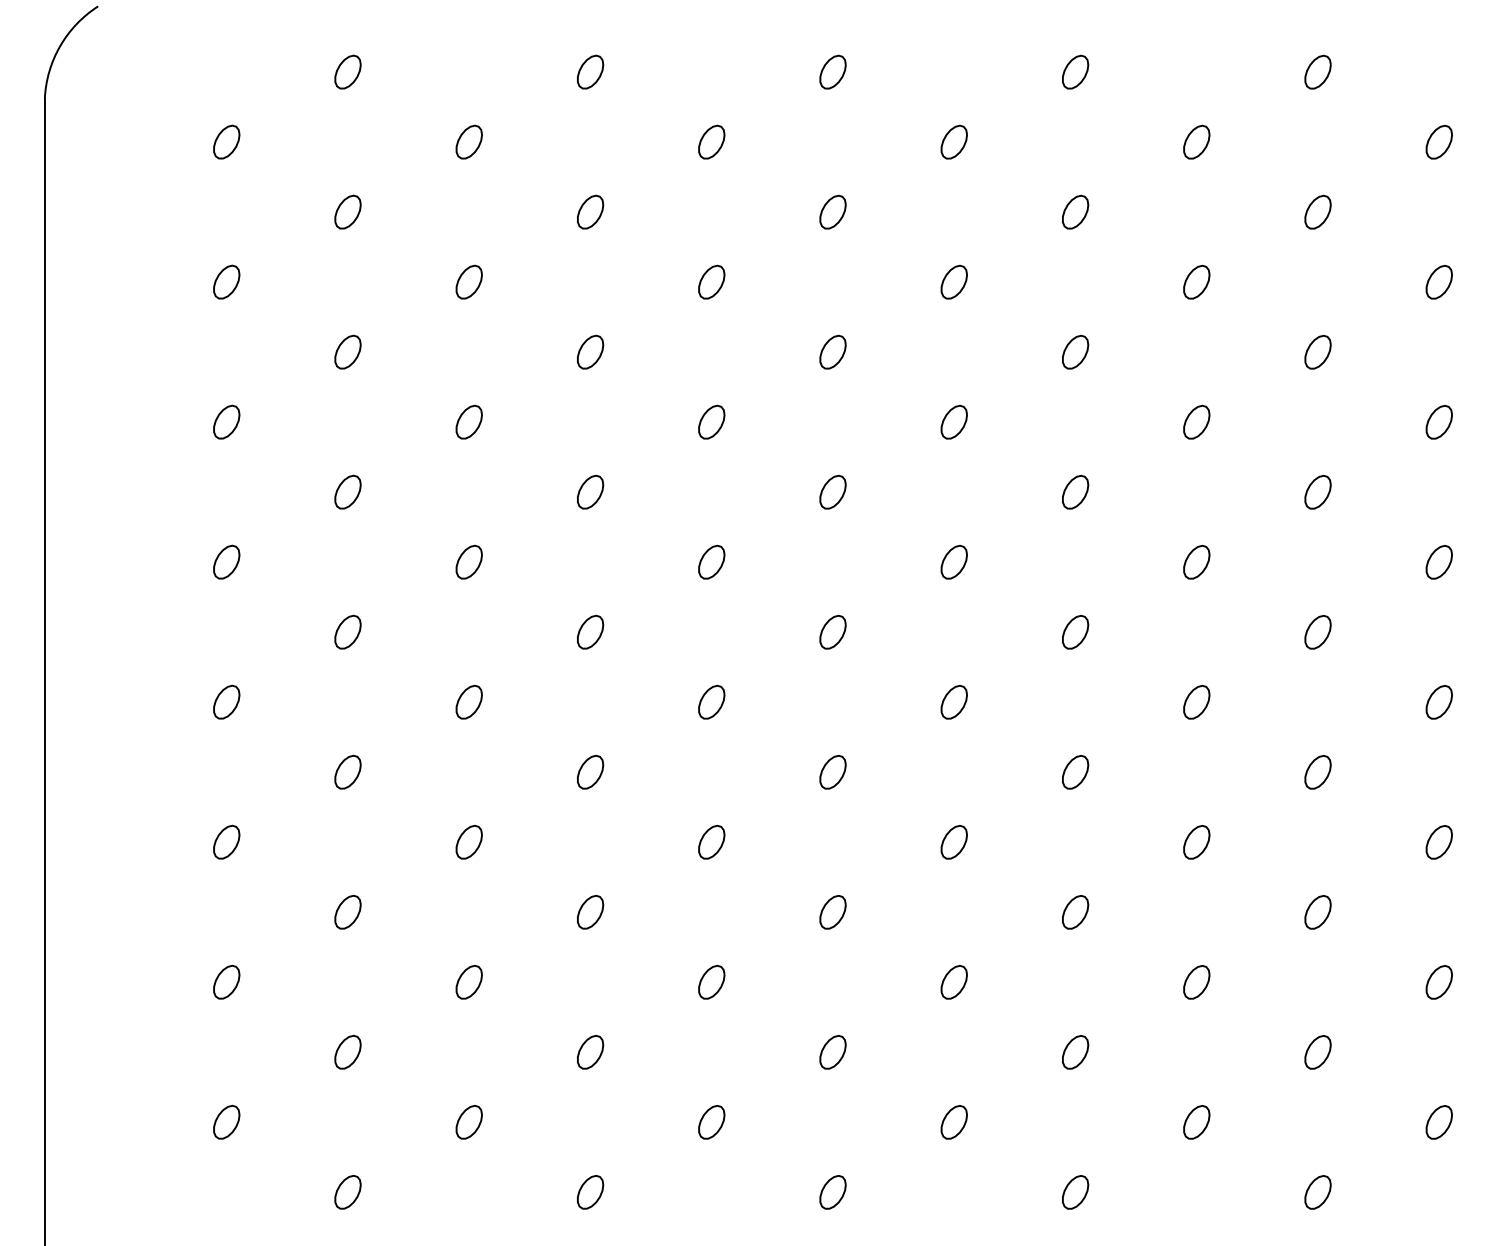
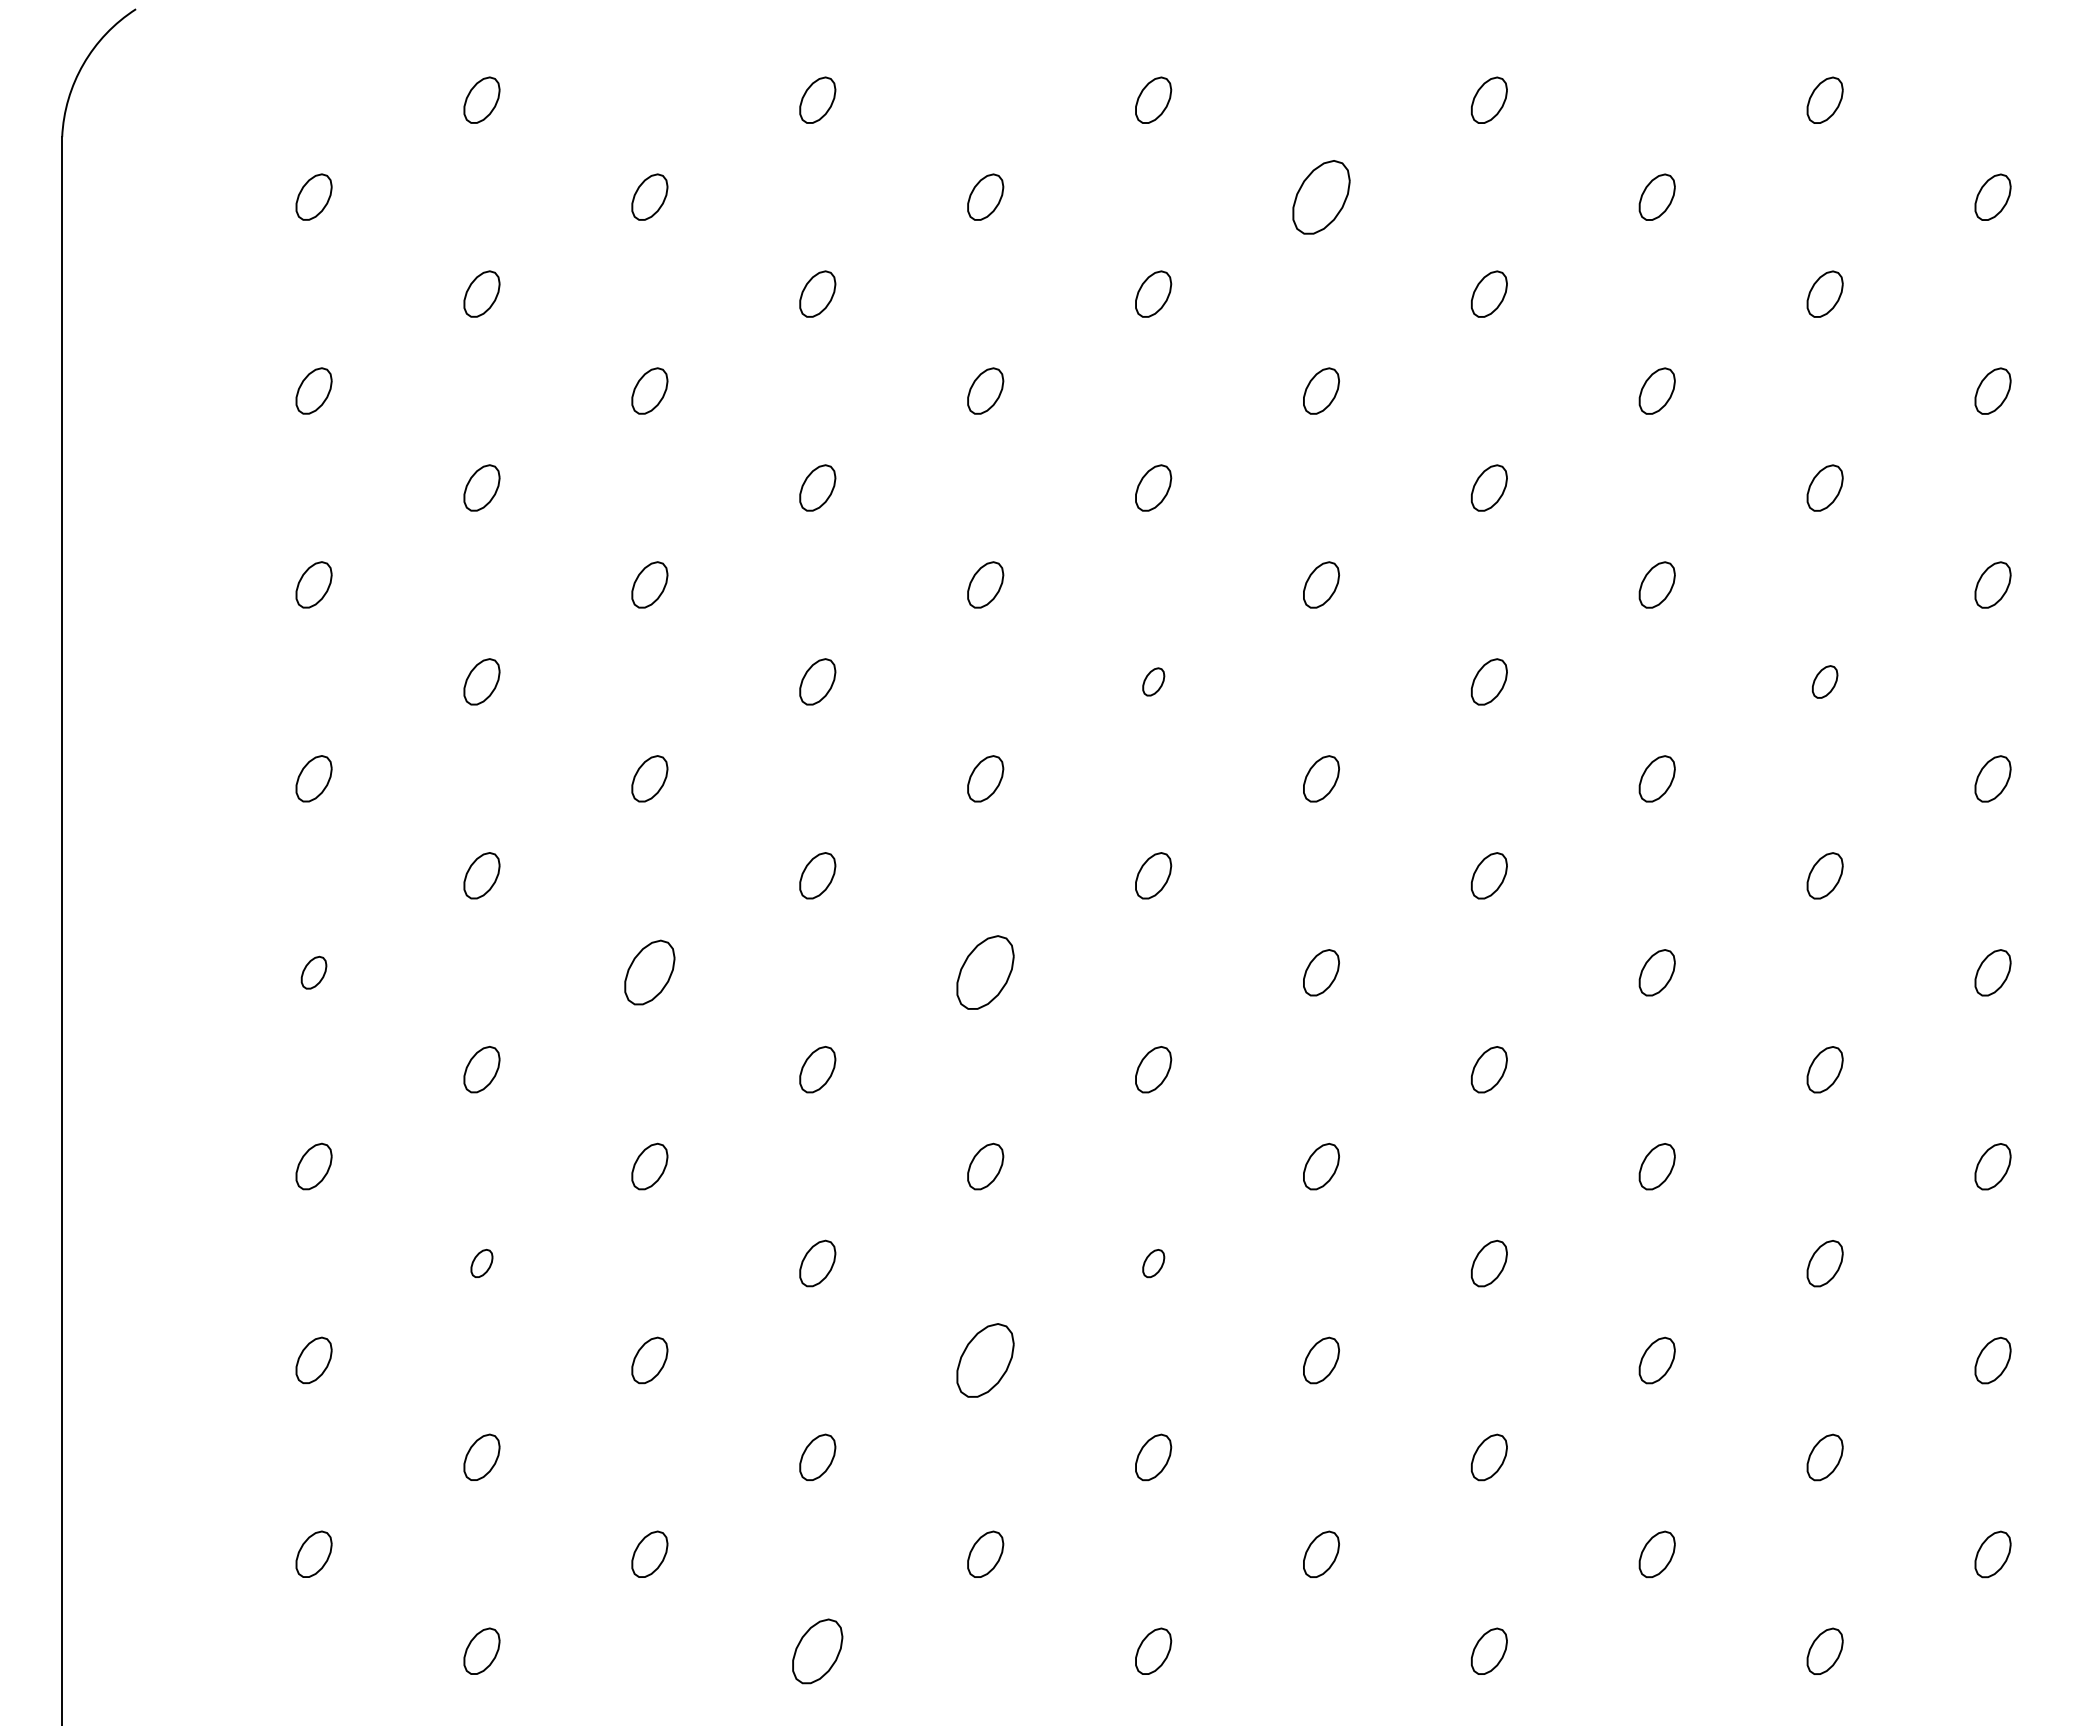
part: (954, 141) -> (1321, 196), size x1.6
part: (832, 491) -> (1153, 681), size x0.6
part: (1317, 491) -> (1824, 681), size x0.7
part: (226, 702) -> (313, 972), size x0.7
part: (469, 702) -> (649, 972), size x1.4
part: (711, 702) -> (985, 972), size x1.6
part: (347, 912) -> (481, 1263), size x0.6
part: (832, 912) -> (1153, 1263), size x0.6
part: (711, 982) -> (985, 1360), size x1.6
part: (590, 1191) -> (817, 1650), size x1.4

